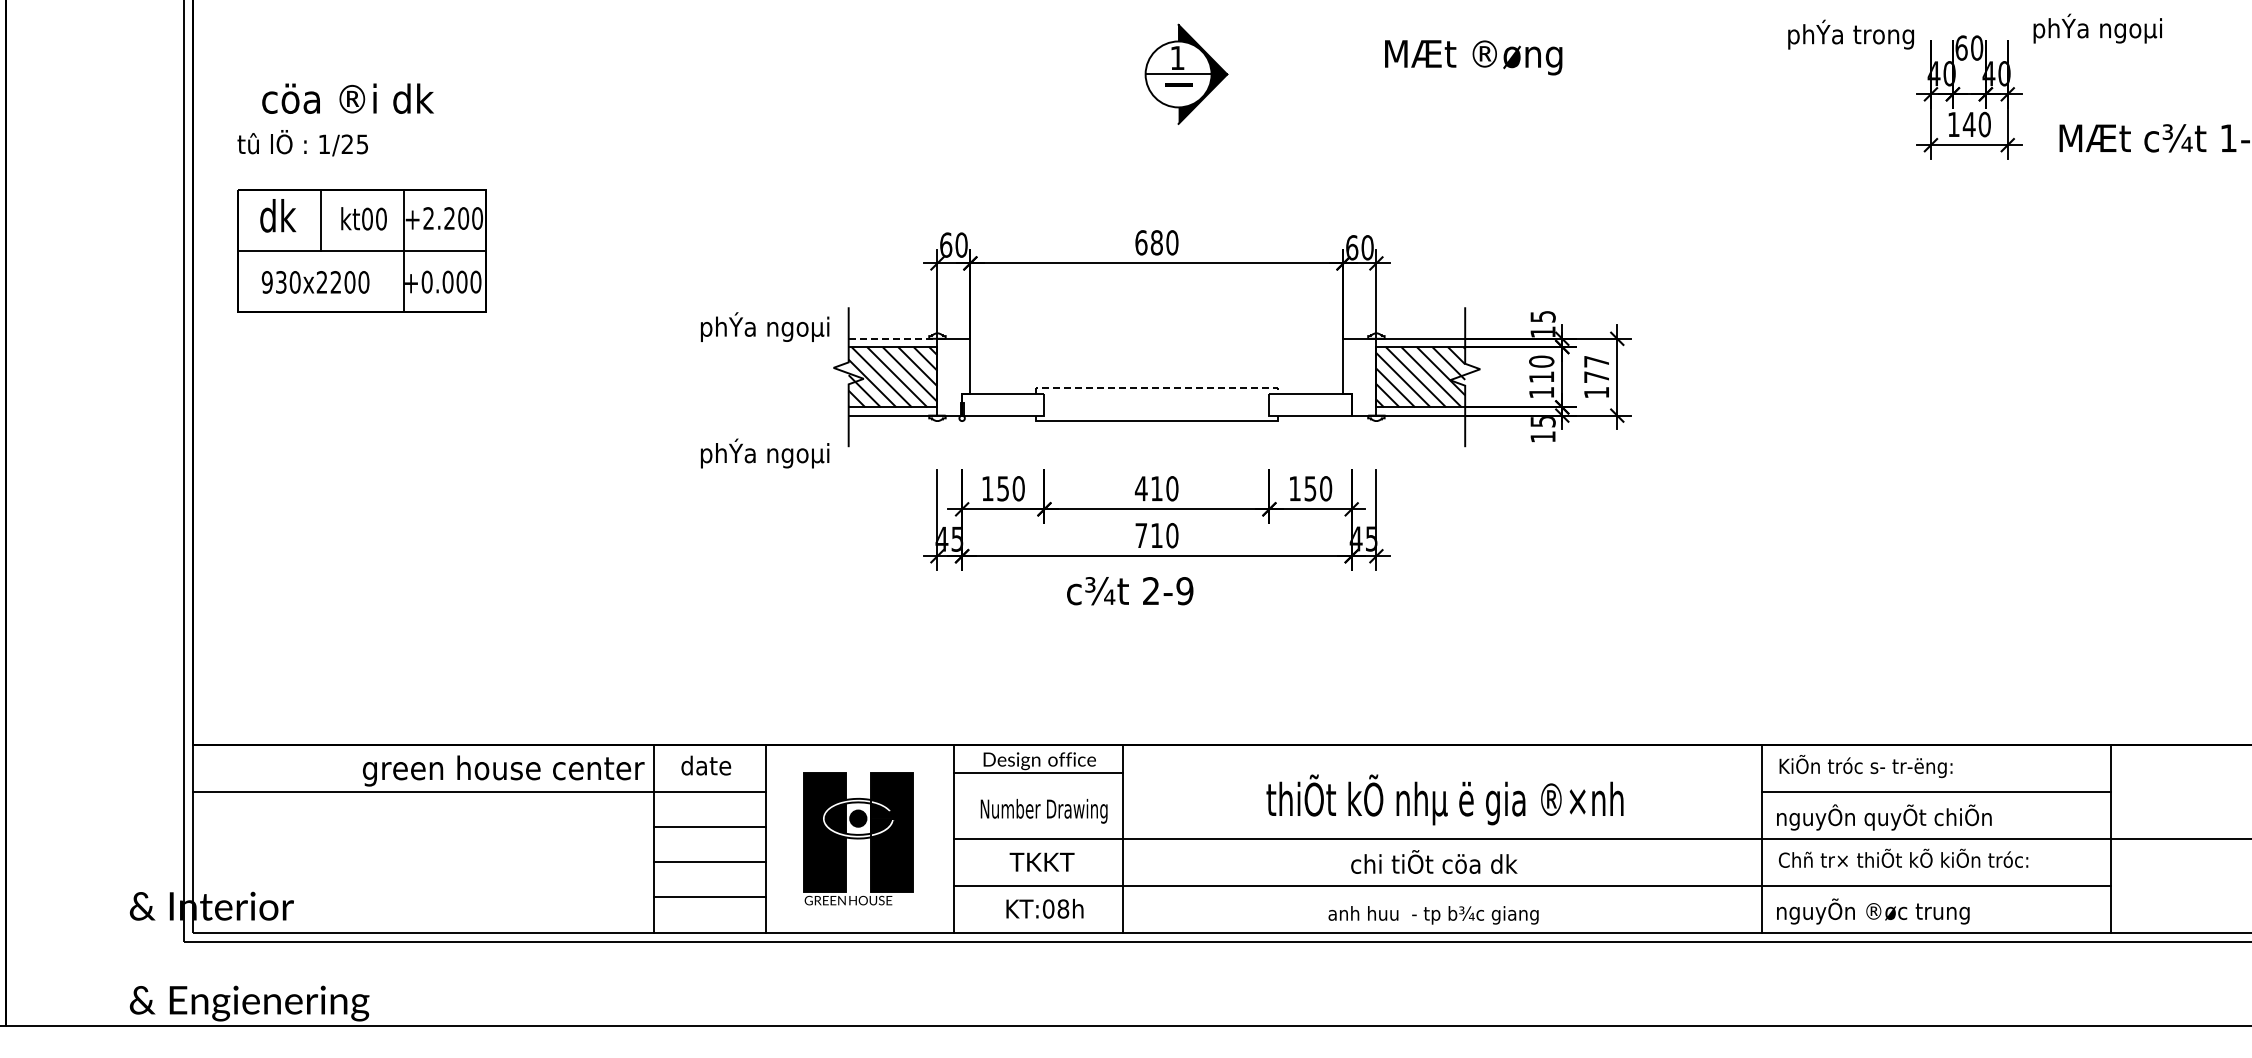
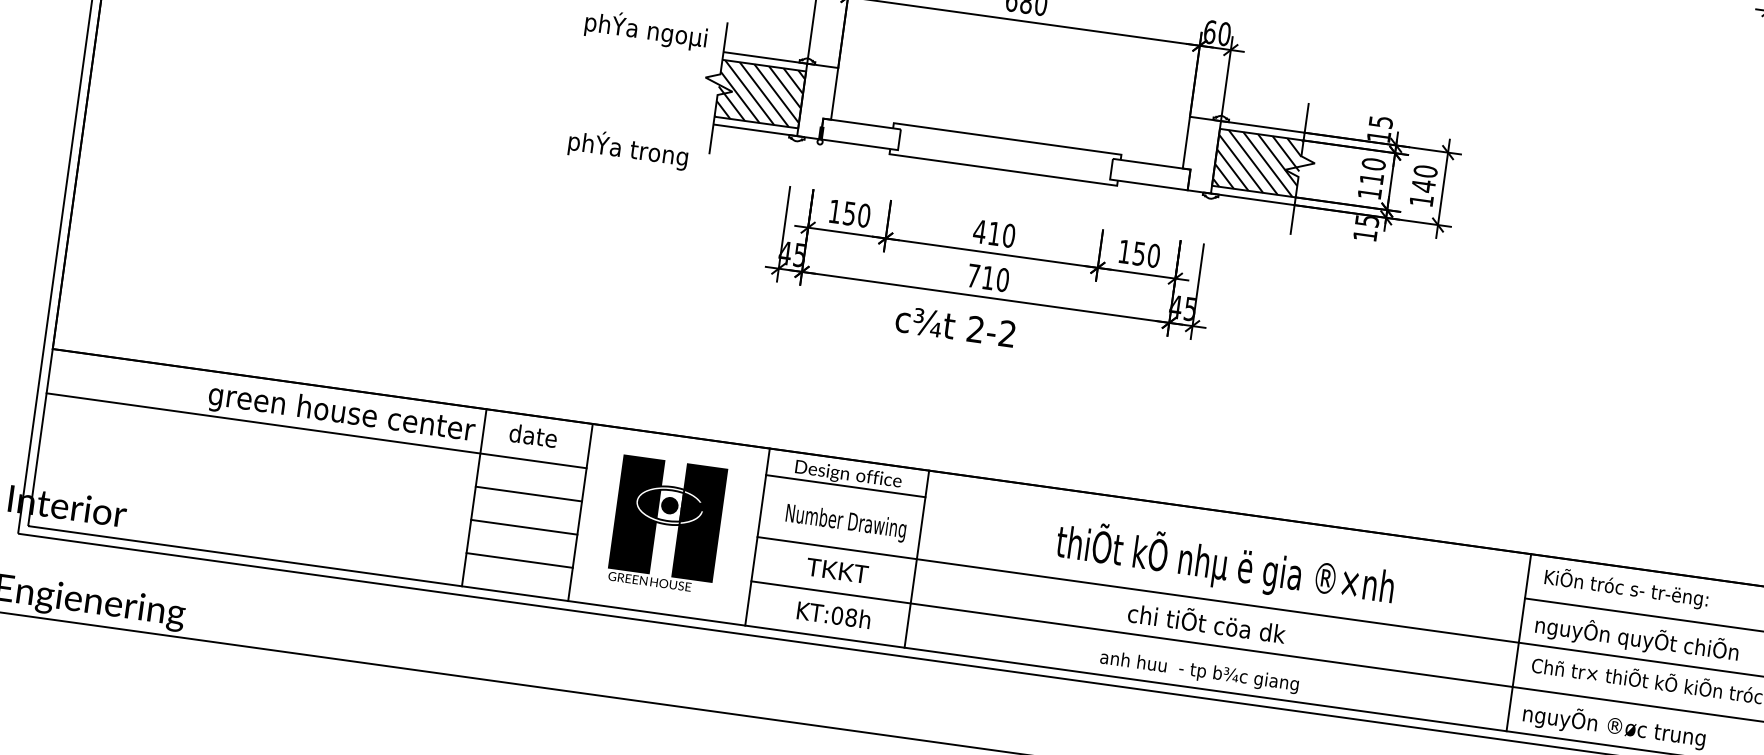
line: (893, 338) -> (765, 57), dashed -> solid
text: (1596, 369) -> (1424, 178), 177 -> 140
line: (1156, 388) -> (1007, 139), dashed -> solid
text: (797, 455) -> (660, 155), phÝa ngoµi -> phÝa trong
text: (1184, 591) -> (1007, 334), 2-9 -> 2-2

